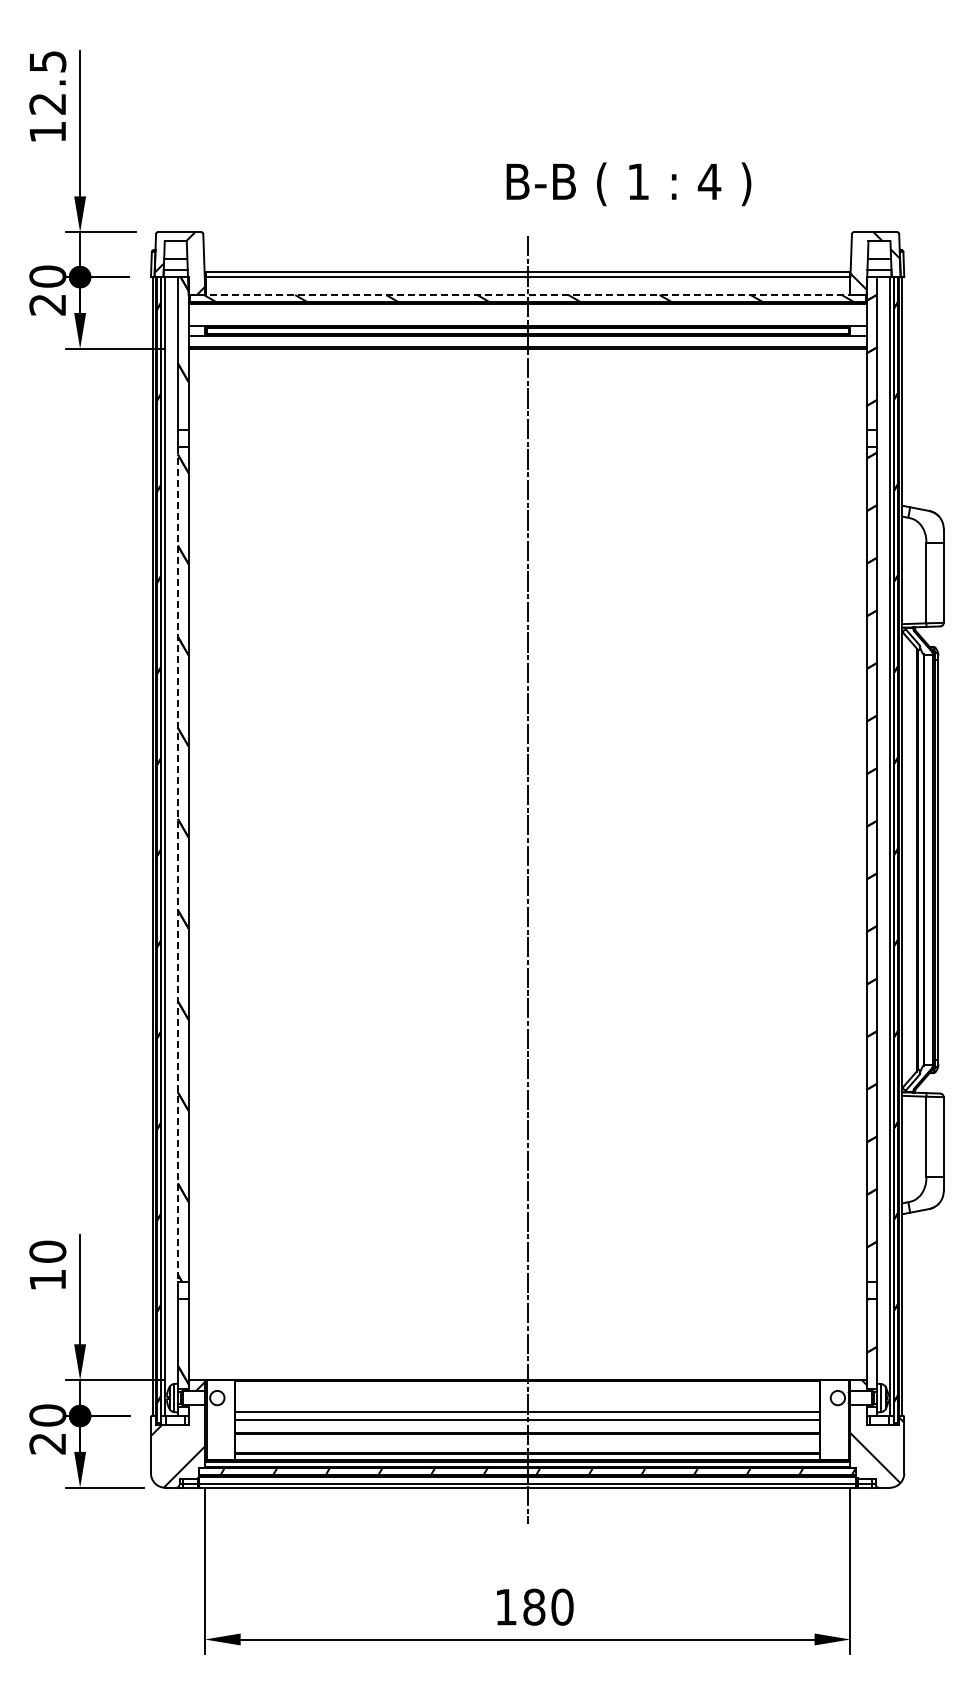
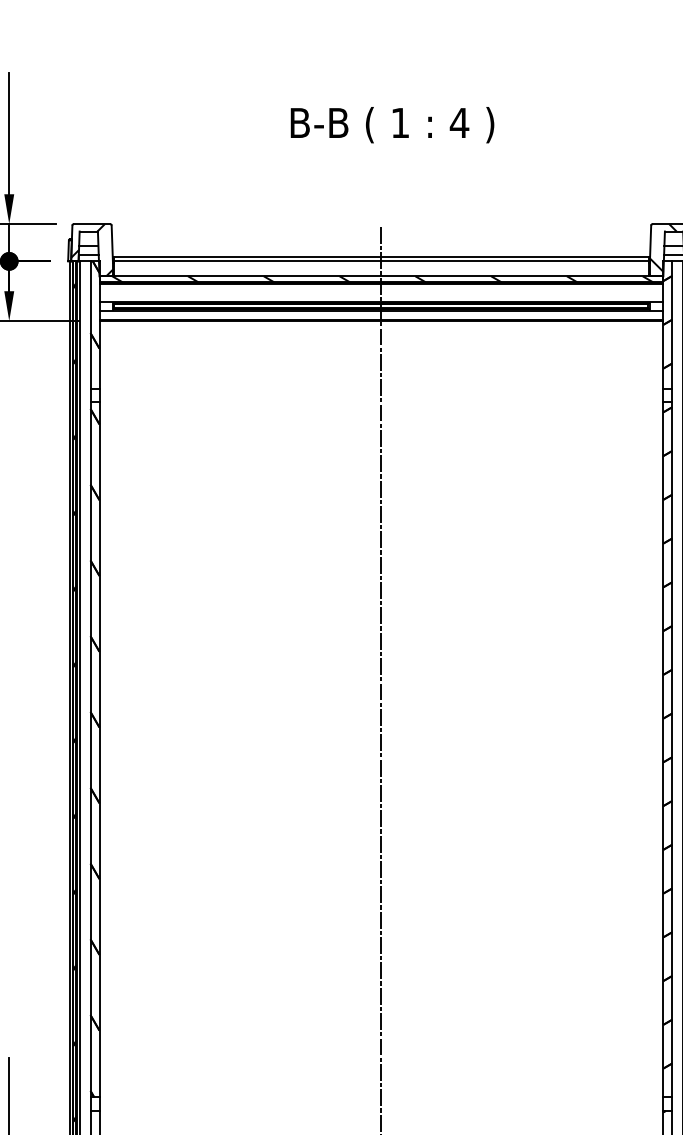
text: (628, 184) -> (392, 125), moved
line: (527, 295) -> (381, 276), dashed -> solid
line: (177, 864) -> (90, 749), dashed -> solid

